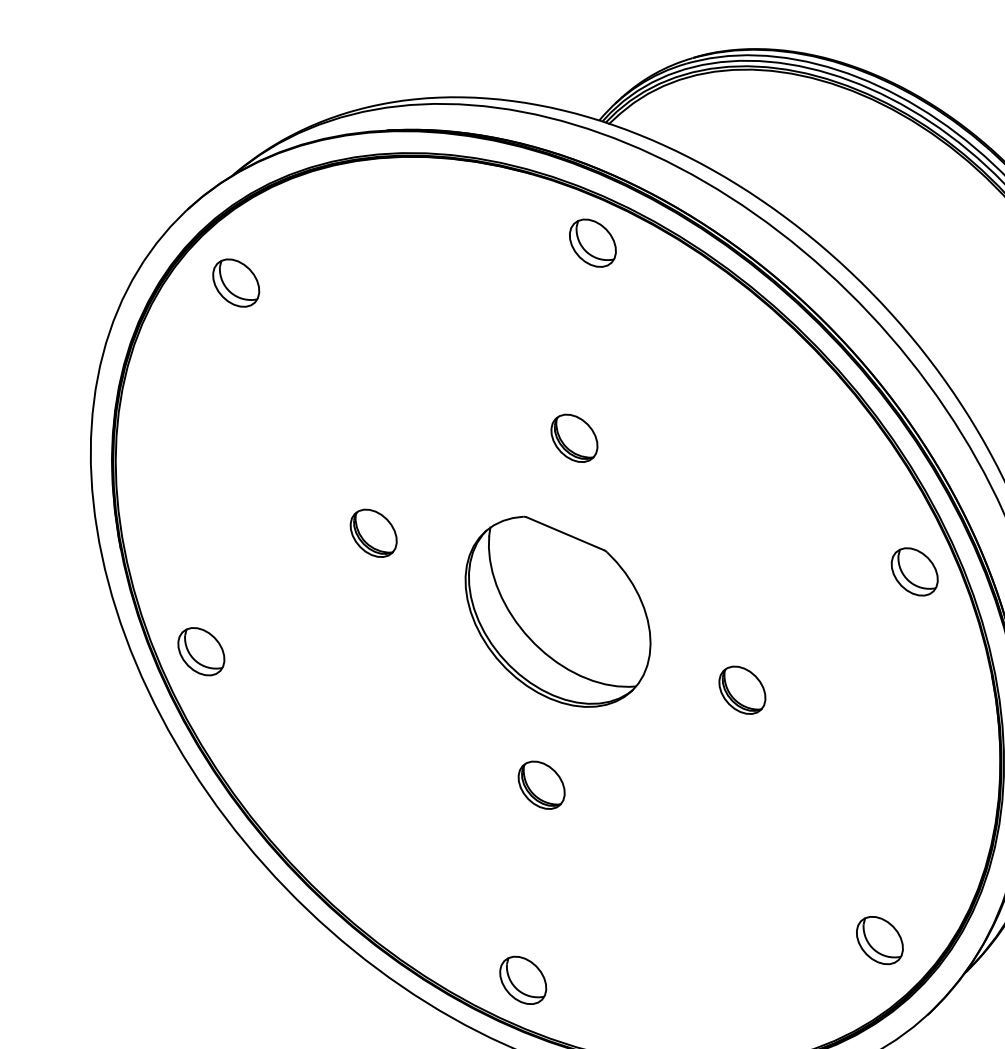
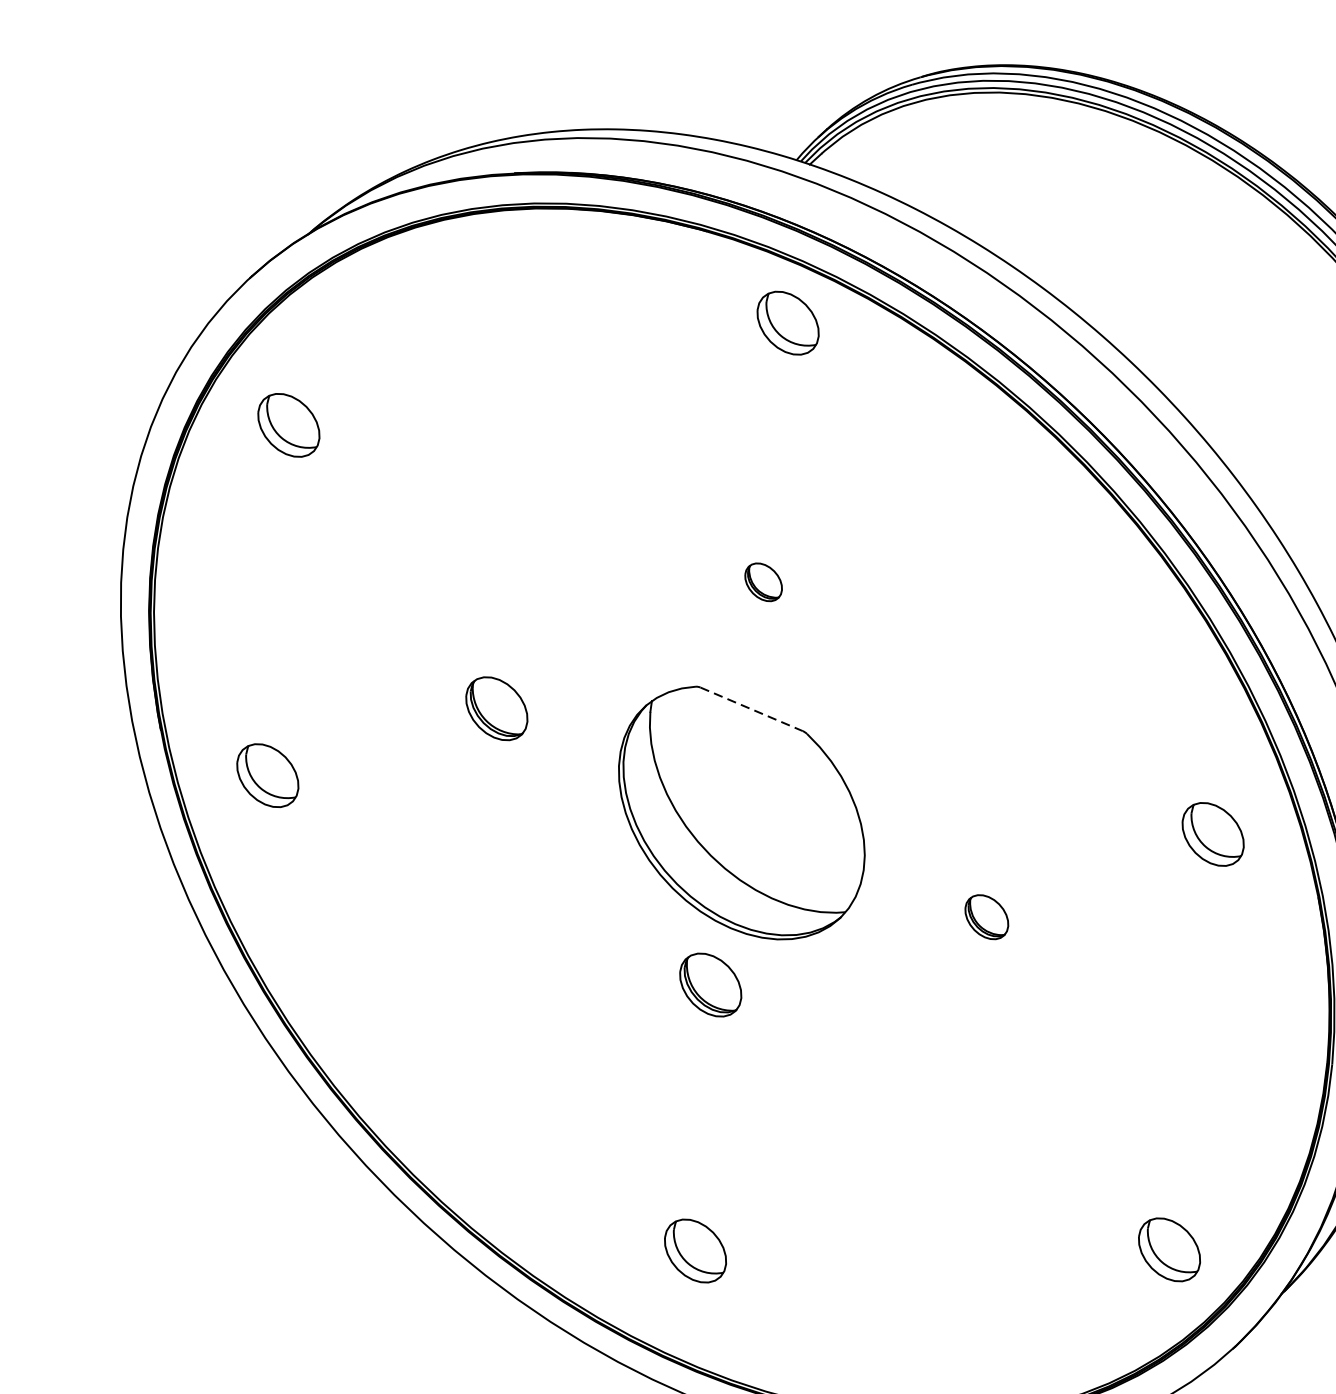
part: (236, 282) -> (289, 424), moved
part: (574, 437) -> (763, 581), size x0.6
line: (565, 533) -> (751, 708), solid -> dashed
part: (914, 571) -> (1212, 833), moved
part: (201, 651) -> (268, 775), moved
part: (742, 689) -> (986, 916), size x0.7
part: (541, 784) -> (710, 984), moved
part: (523, 979) -> (695, 1249), moved

